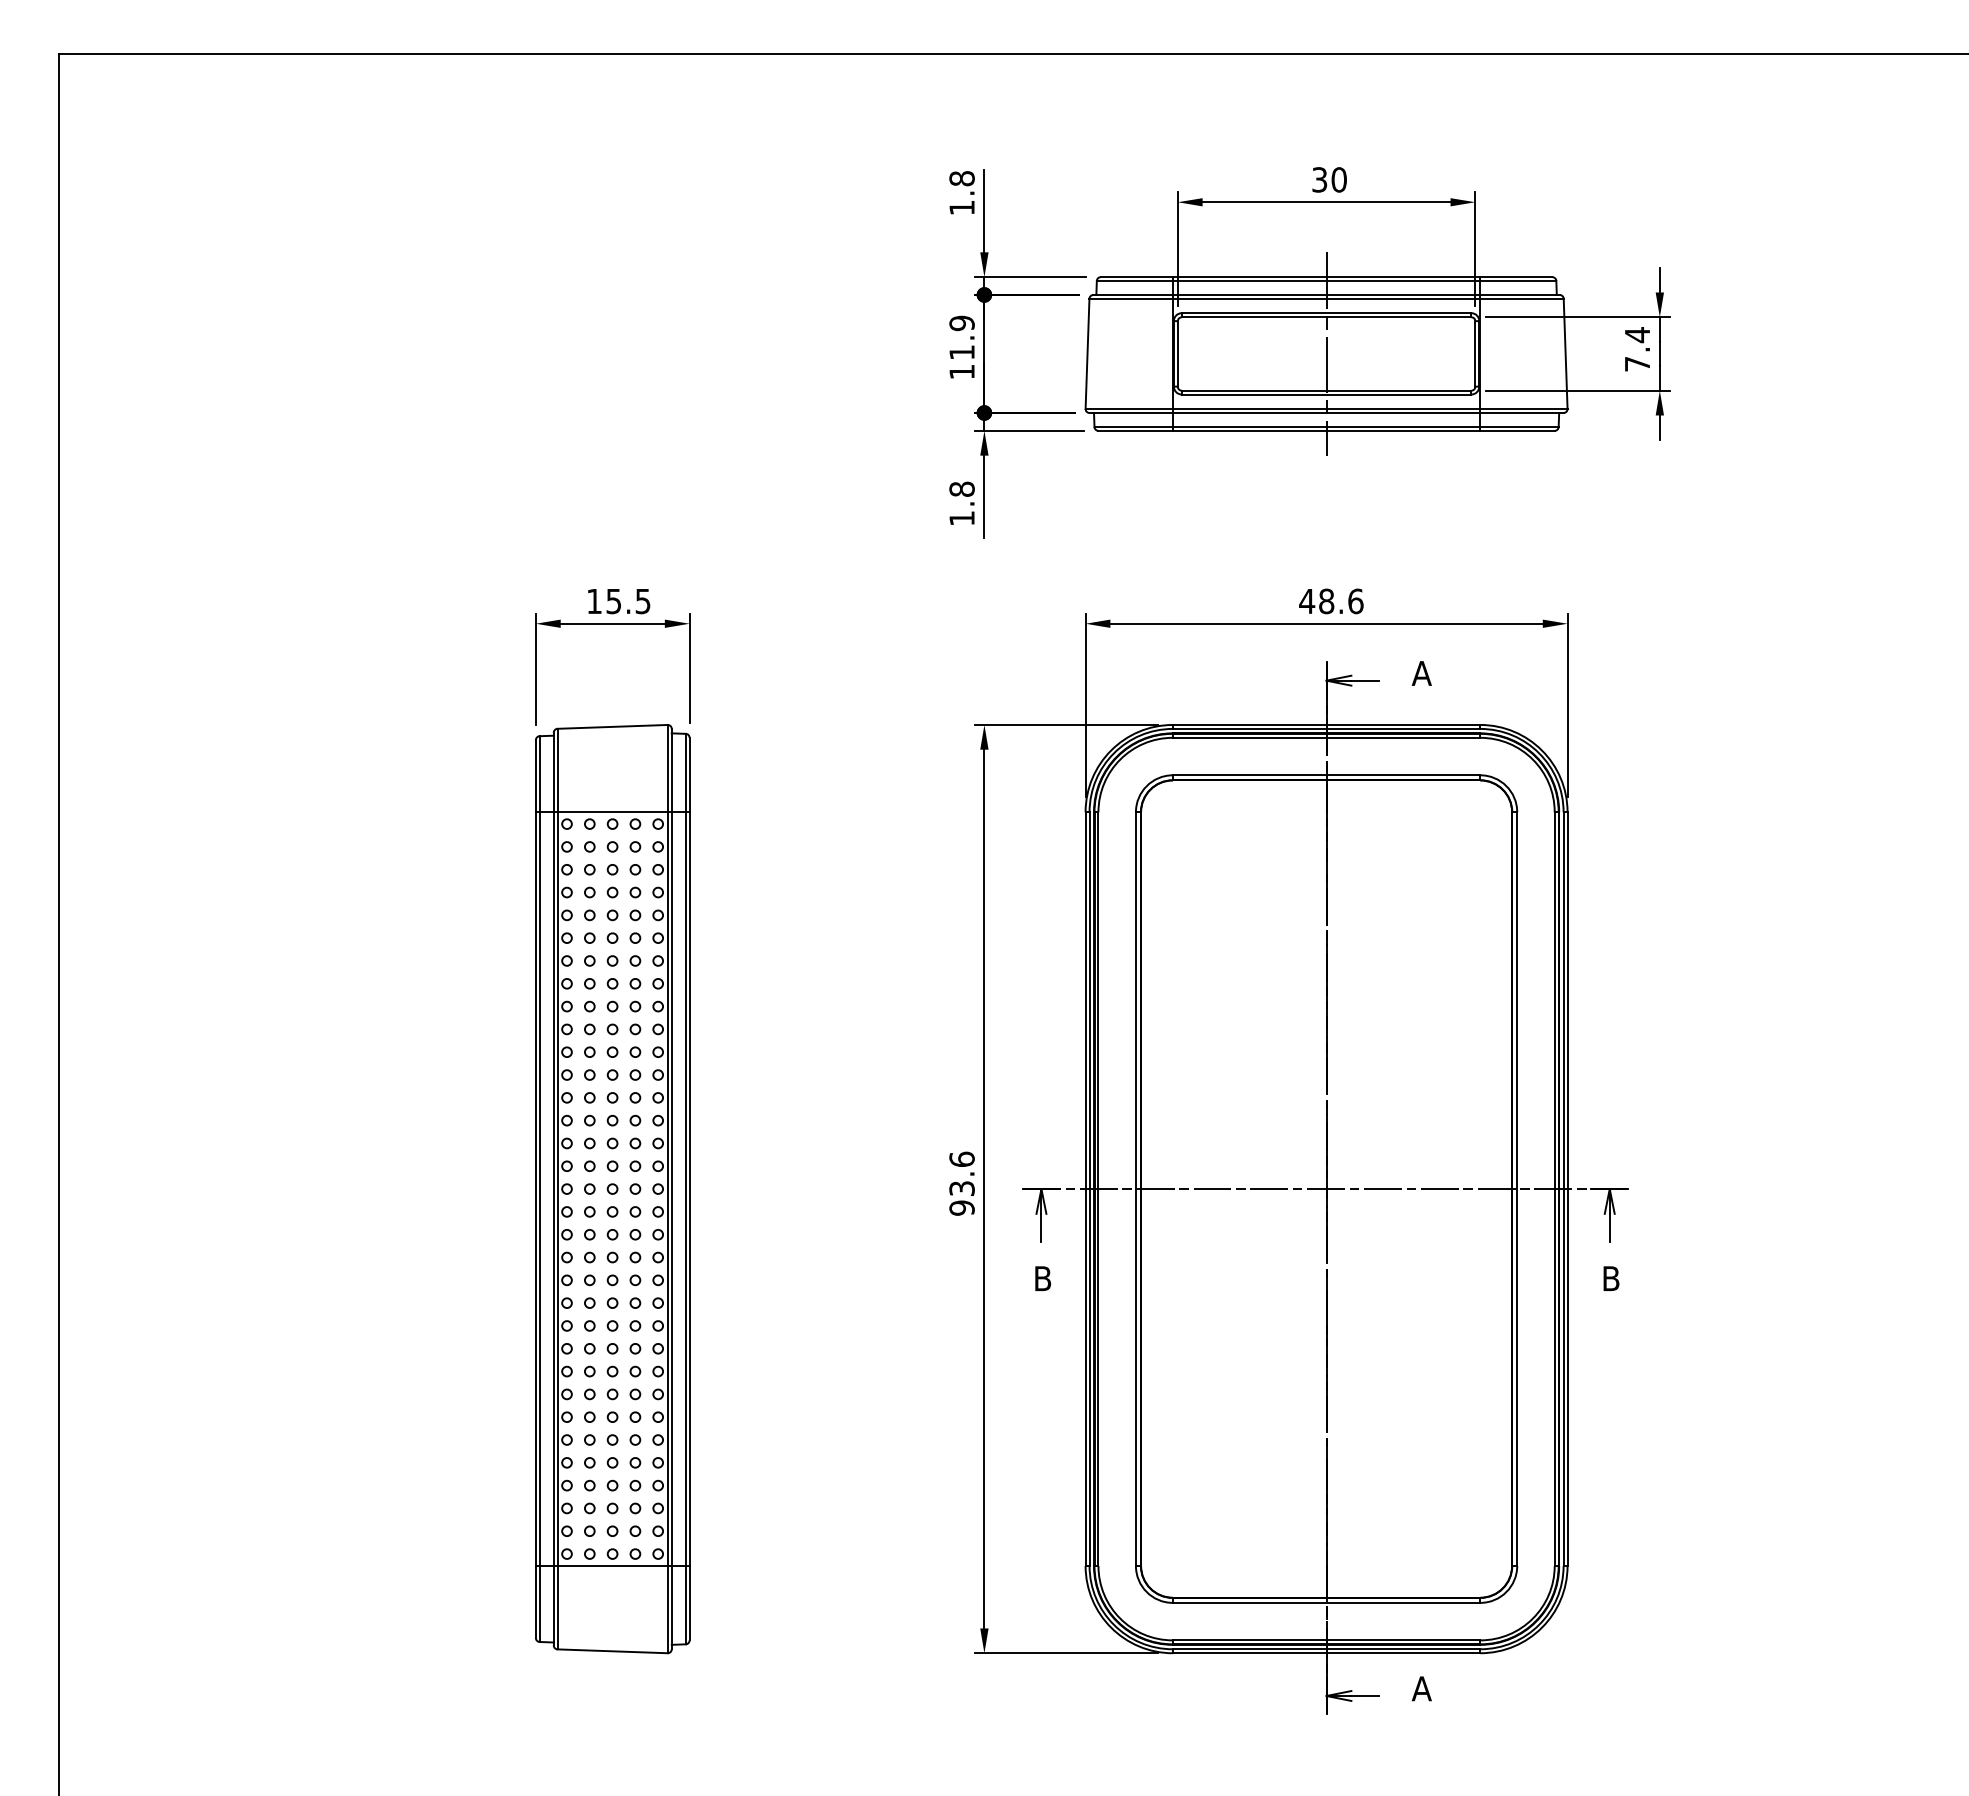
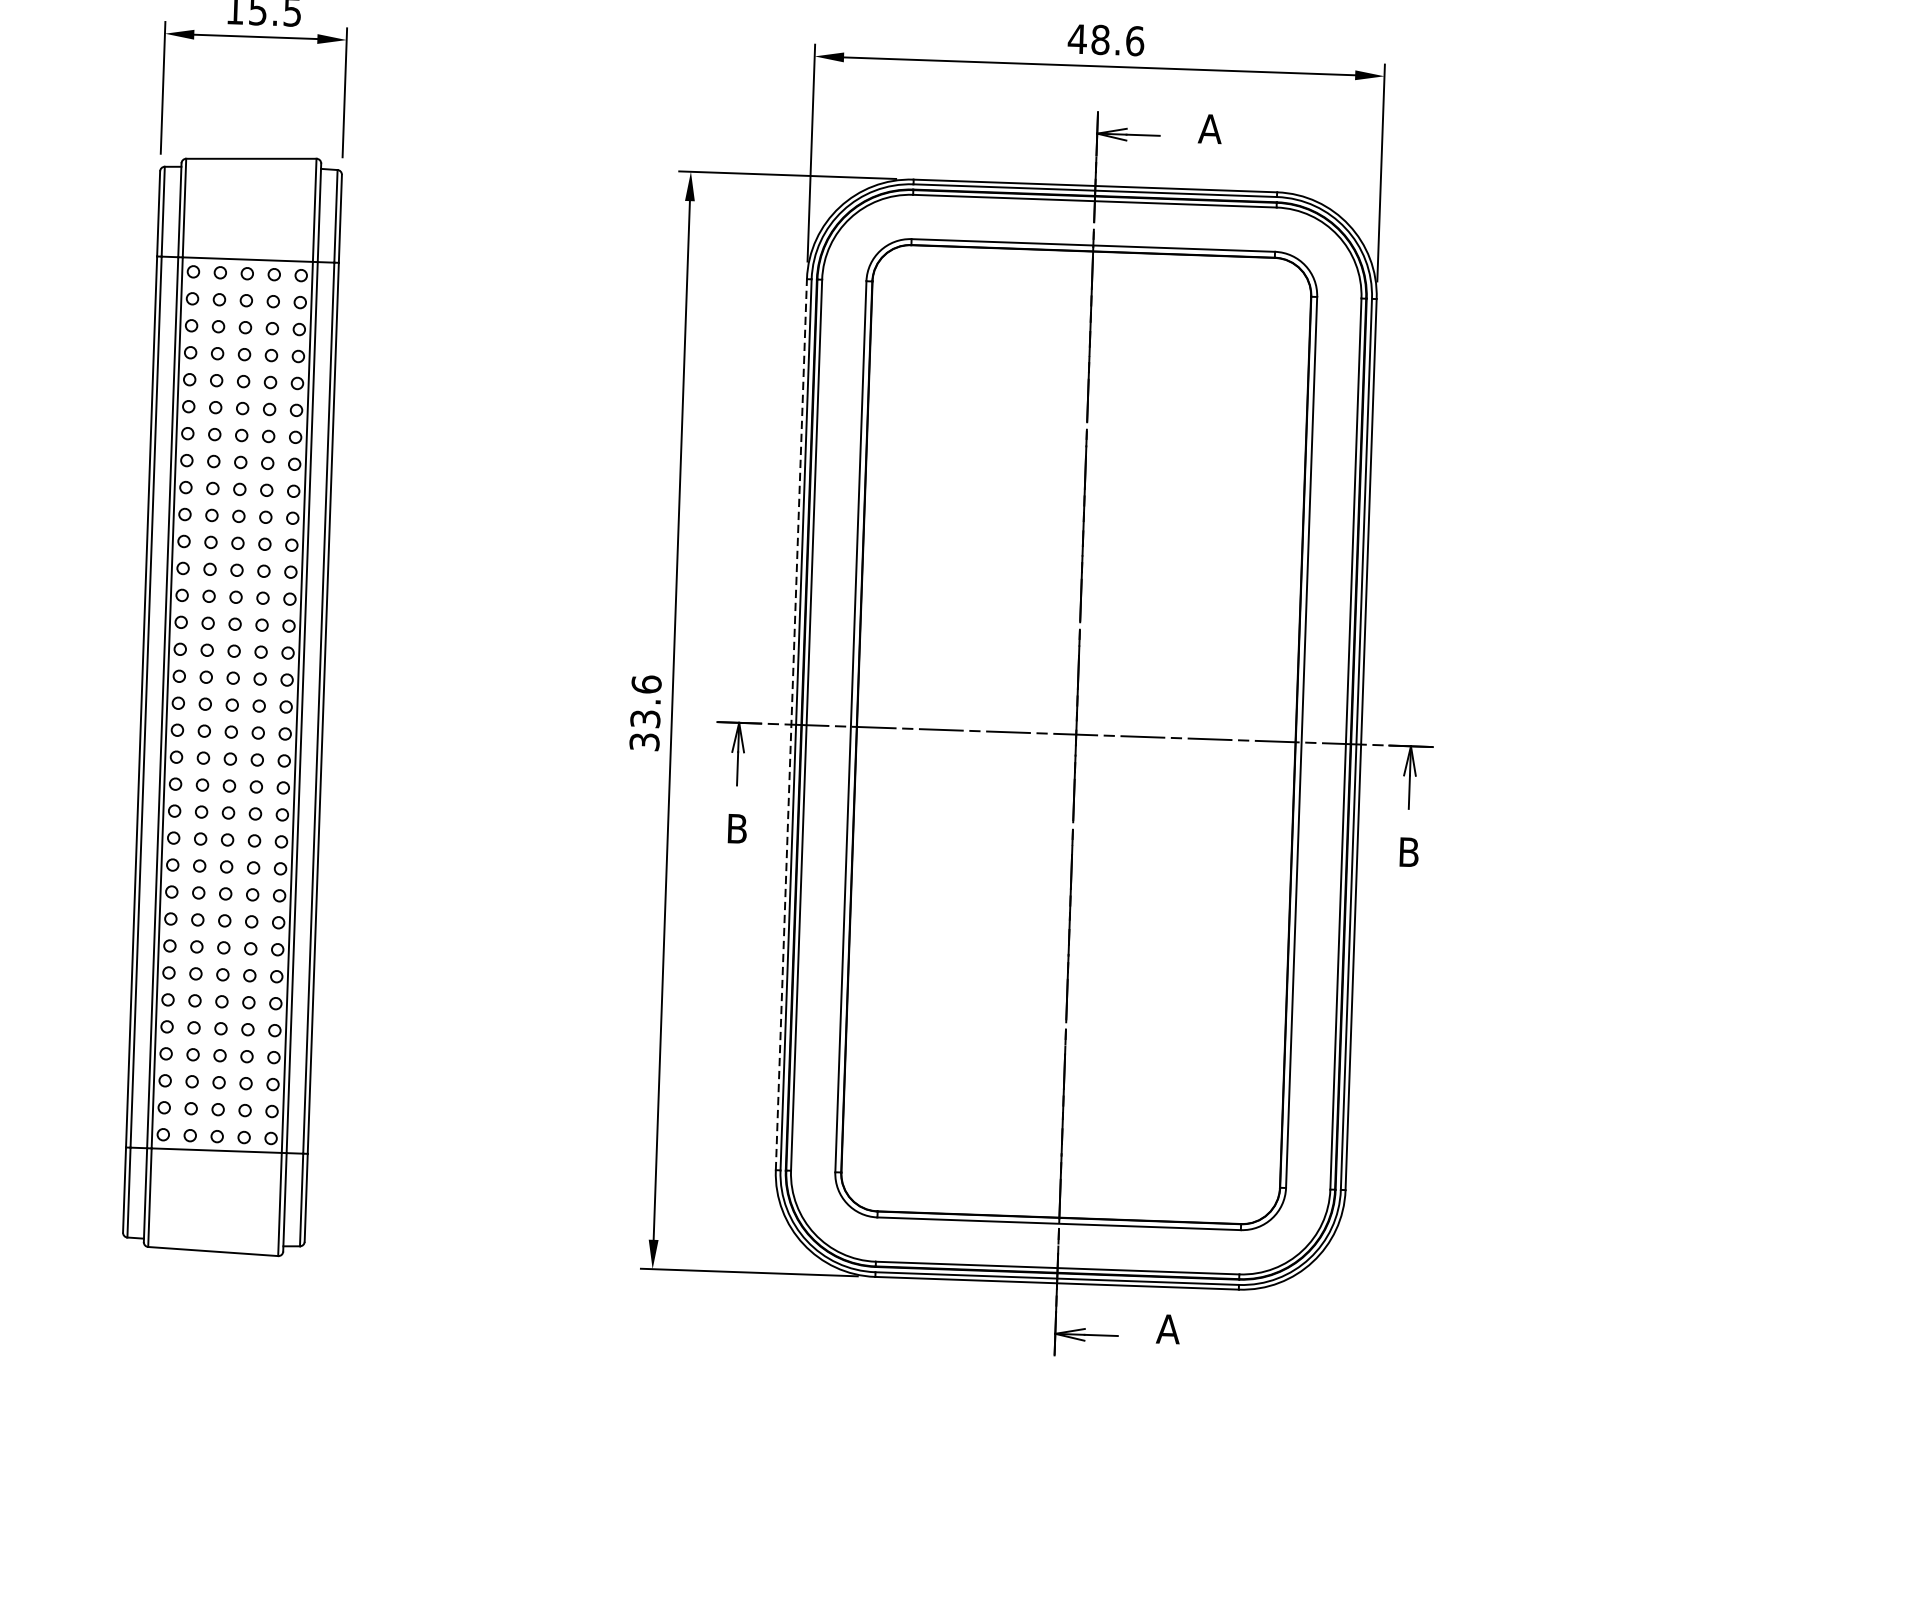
line: (1085, 1189) -> (791, 725), solid -> dashed
text: (961, 1207) -> (643, 741), 93.6 -> 33.6

